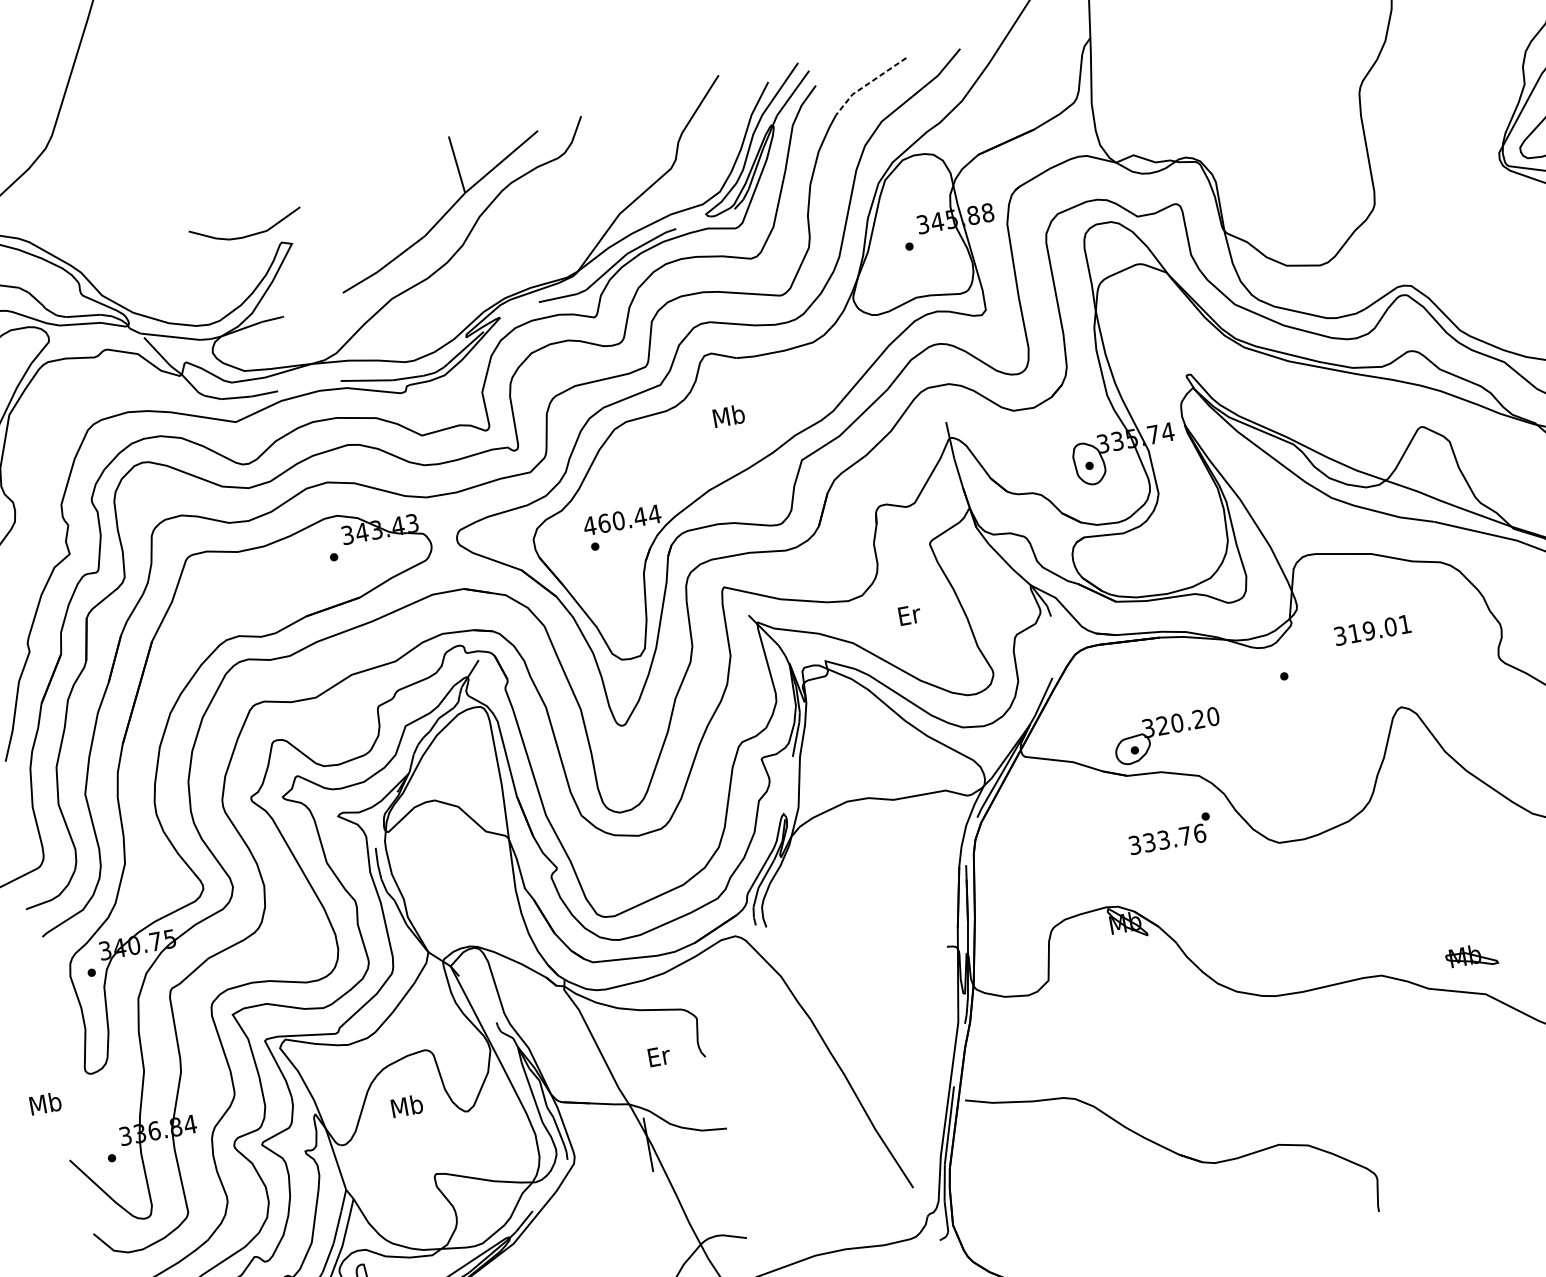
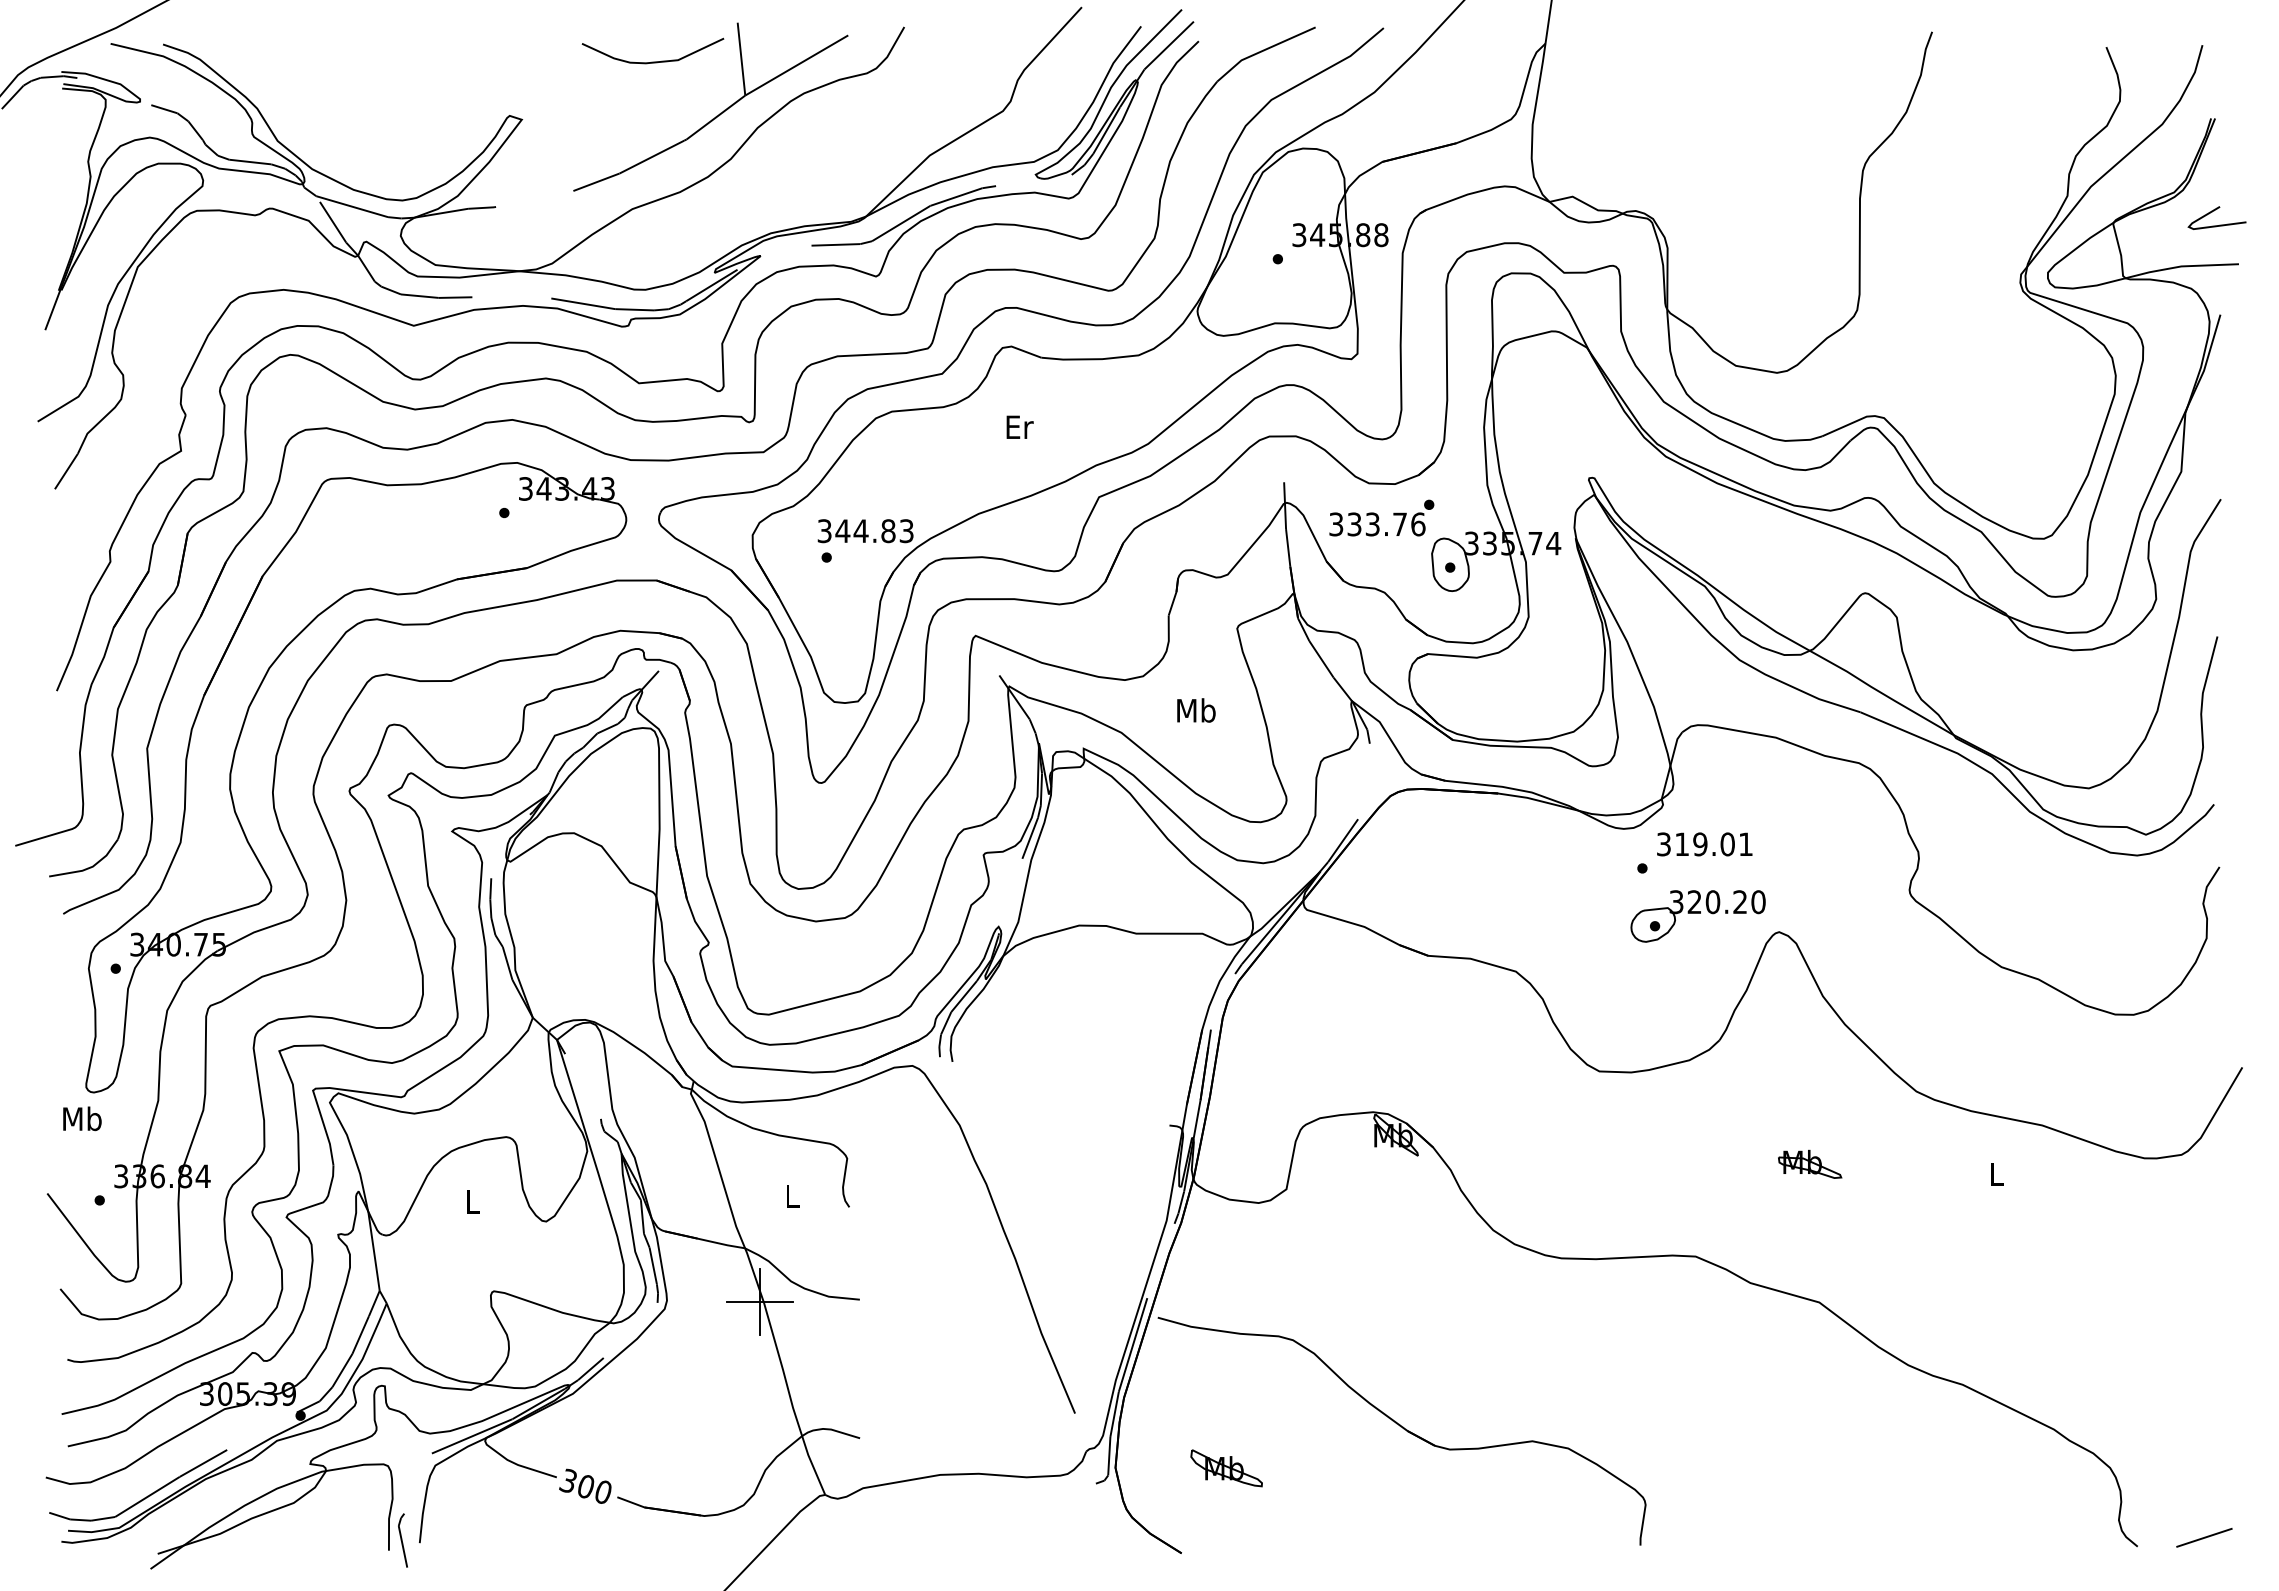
line: (868, 83) -> (1263, 50), dashed -> solid
curve: (246, 235) -> (652, 61), moved
text: (729, 415) -> (1019, 426), Mb -> Er
text: (622, 520) -> (865, 531), 460.44 -> 344.83
text: (909, 614) -> (1196, 710), Er -> Mb
text: (1372, 630) -> (1704, 844), moved
part: (1167, 736) -> (1697, 916), moved
text: (1169, 833) -> (1381, 517), moved
part: (1471, 956) -> (1810, 1163), moved
text: (658, 1055) -> (792, 1195), Er -> L
text: (45, 1103) -> (82, 1118), moved
text: (406, 1106) -> (472, 1201), Mb -> L
line: (648, 1145) -> (759, 1302), added
part: (1040, 1209) -> (1226, 1468), added

